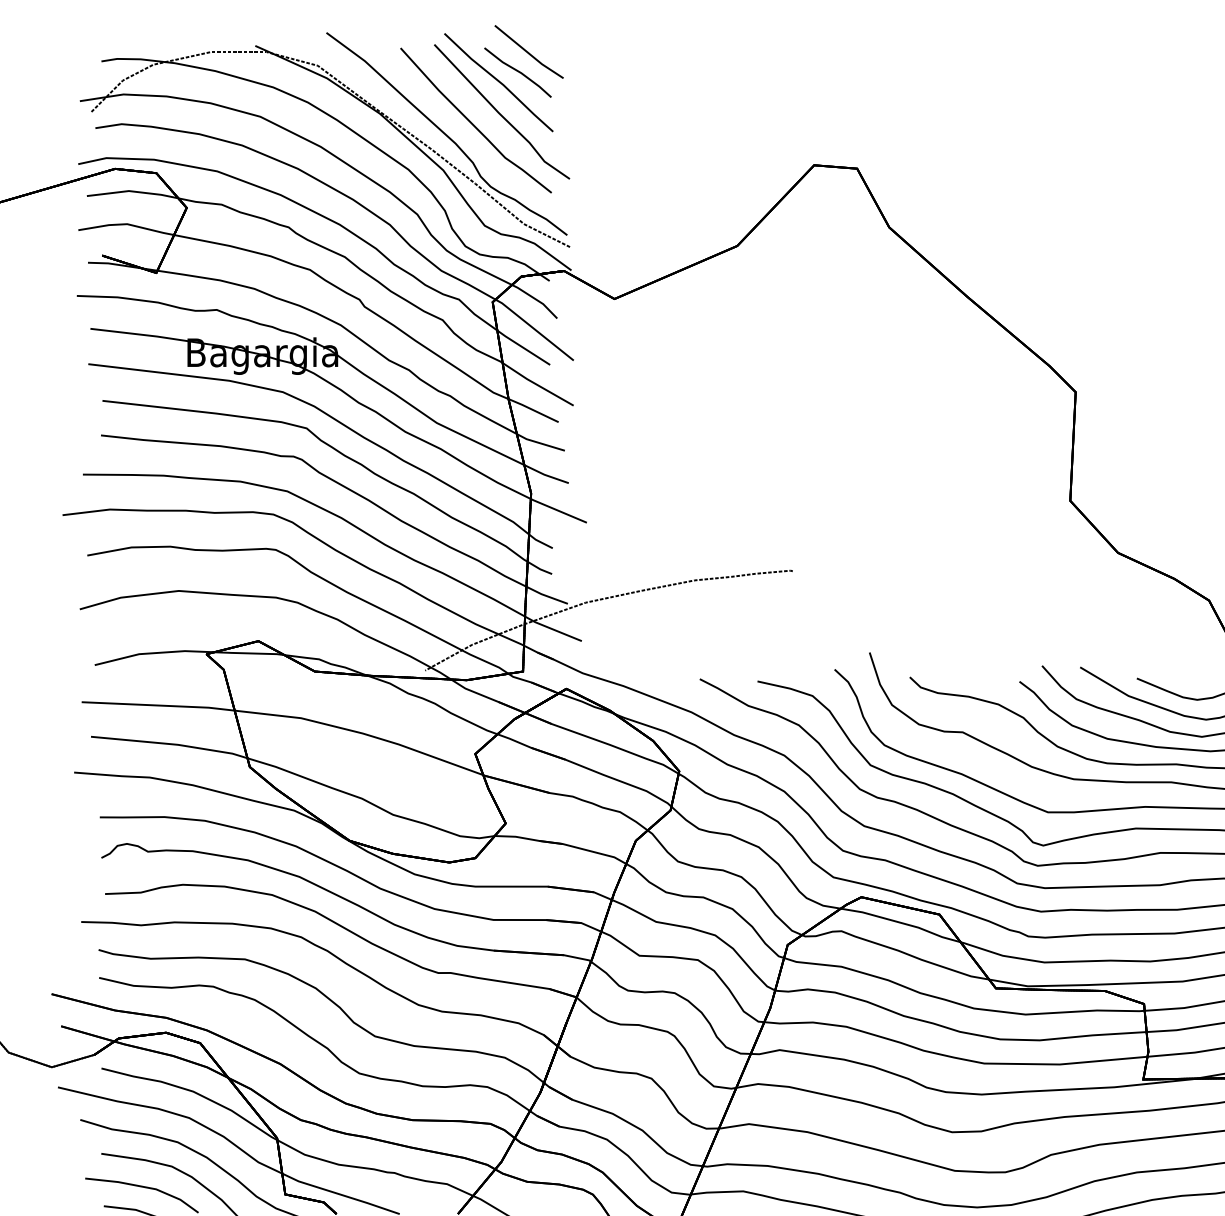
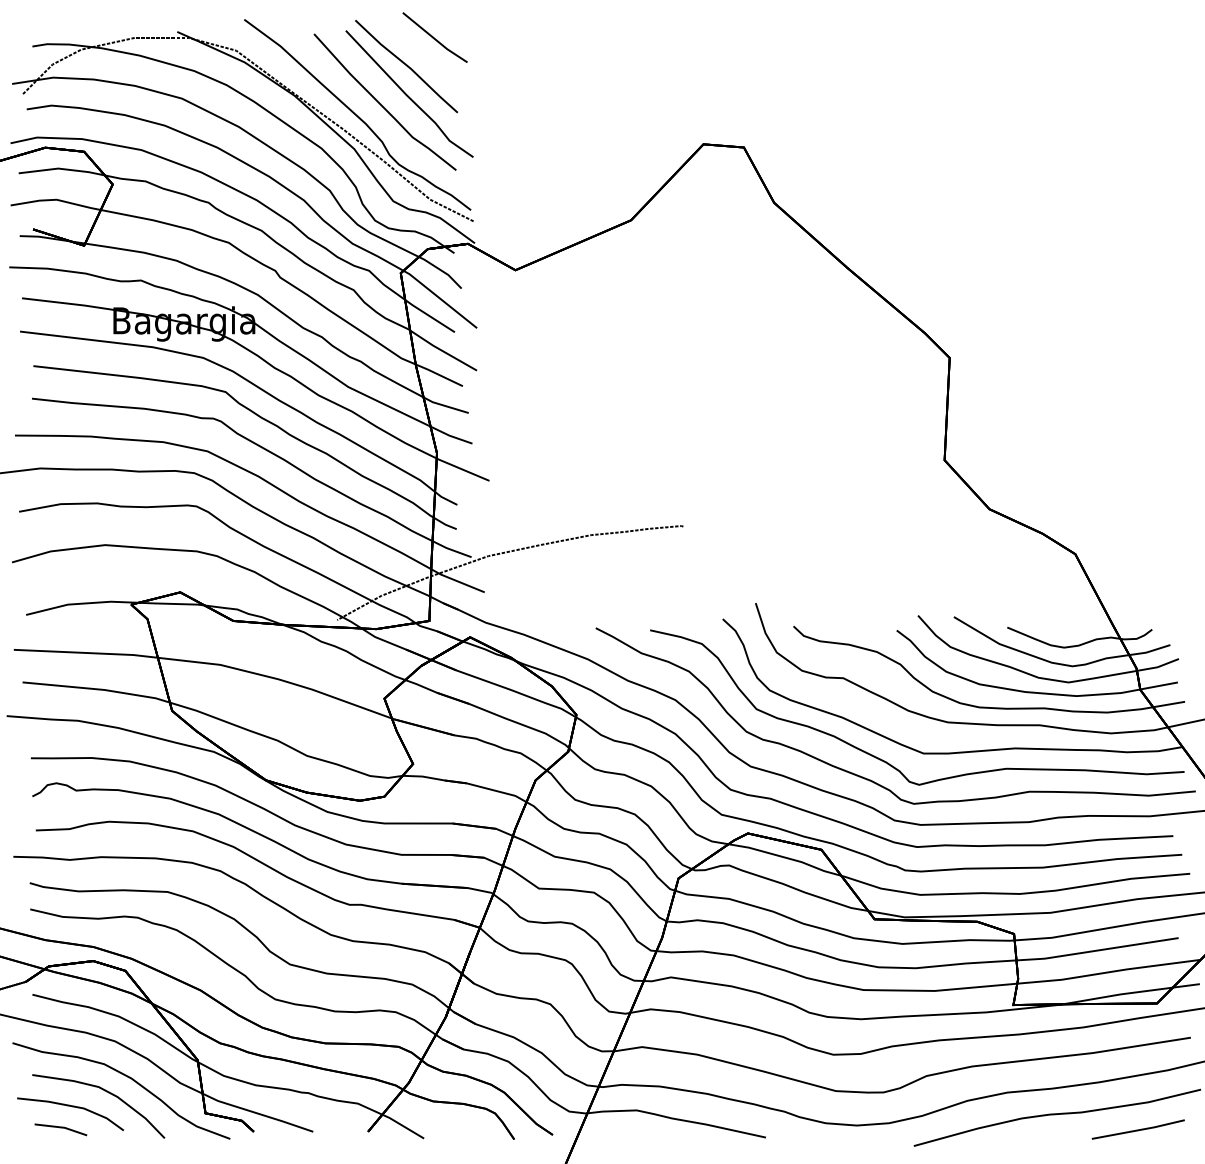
part: (517, 72) -> (424, 56), removed

